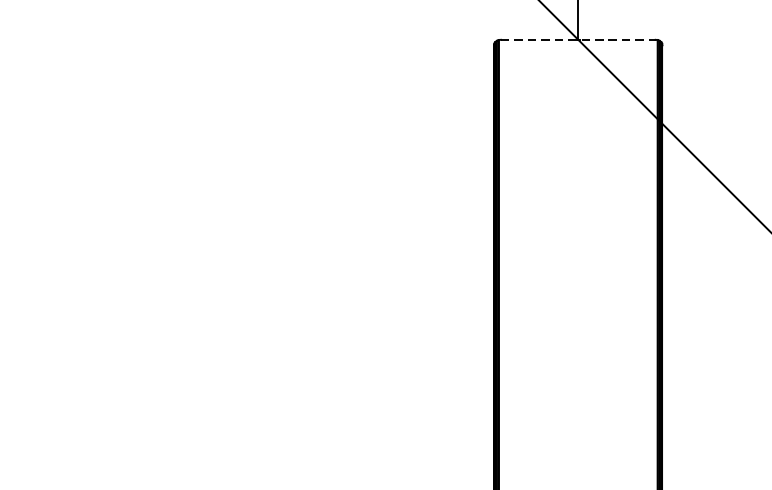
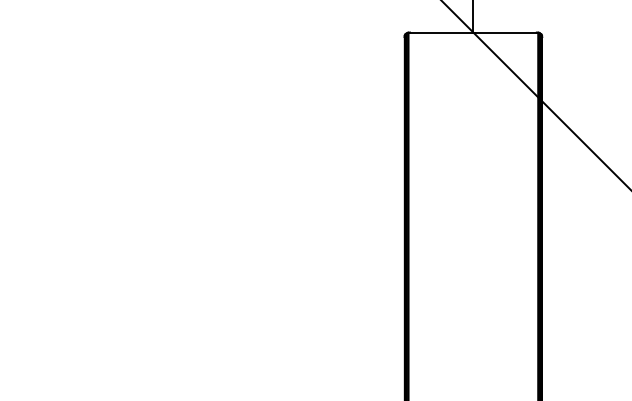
line: (578, 39) -> (473, 32), dashed -> solid

